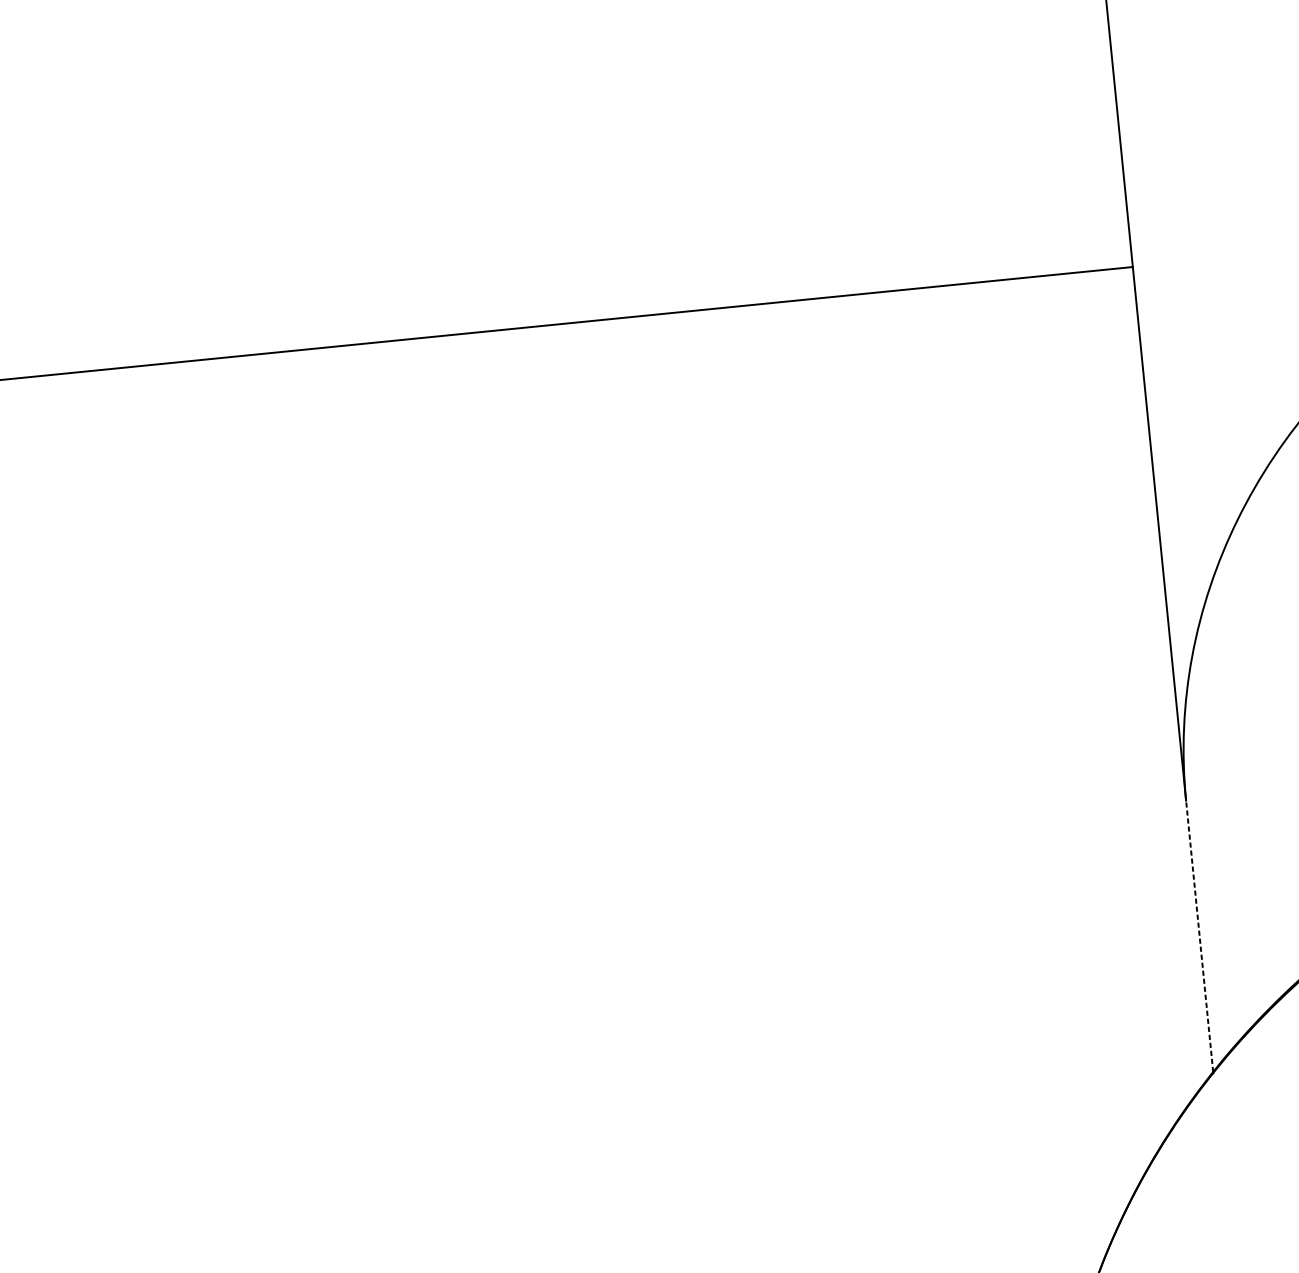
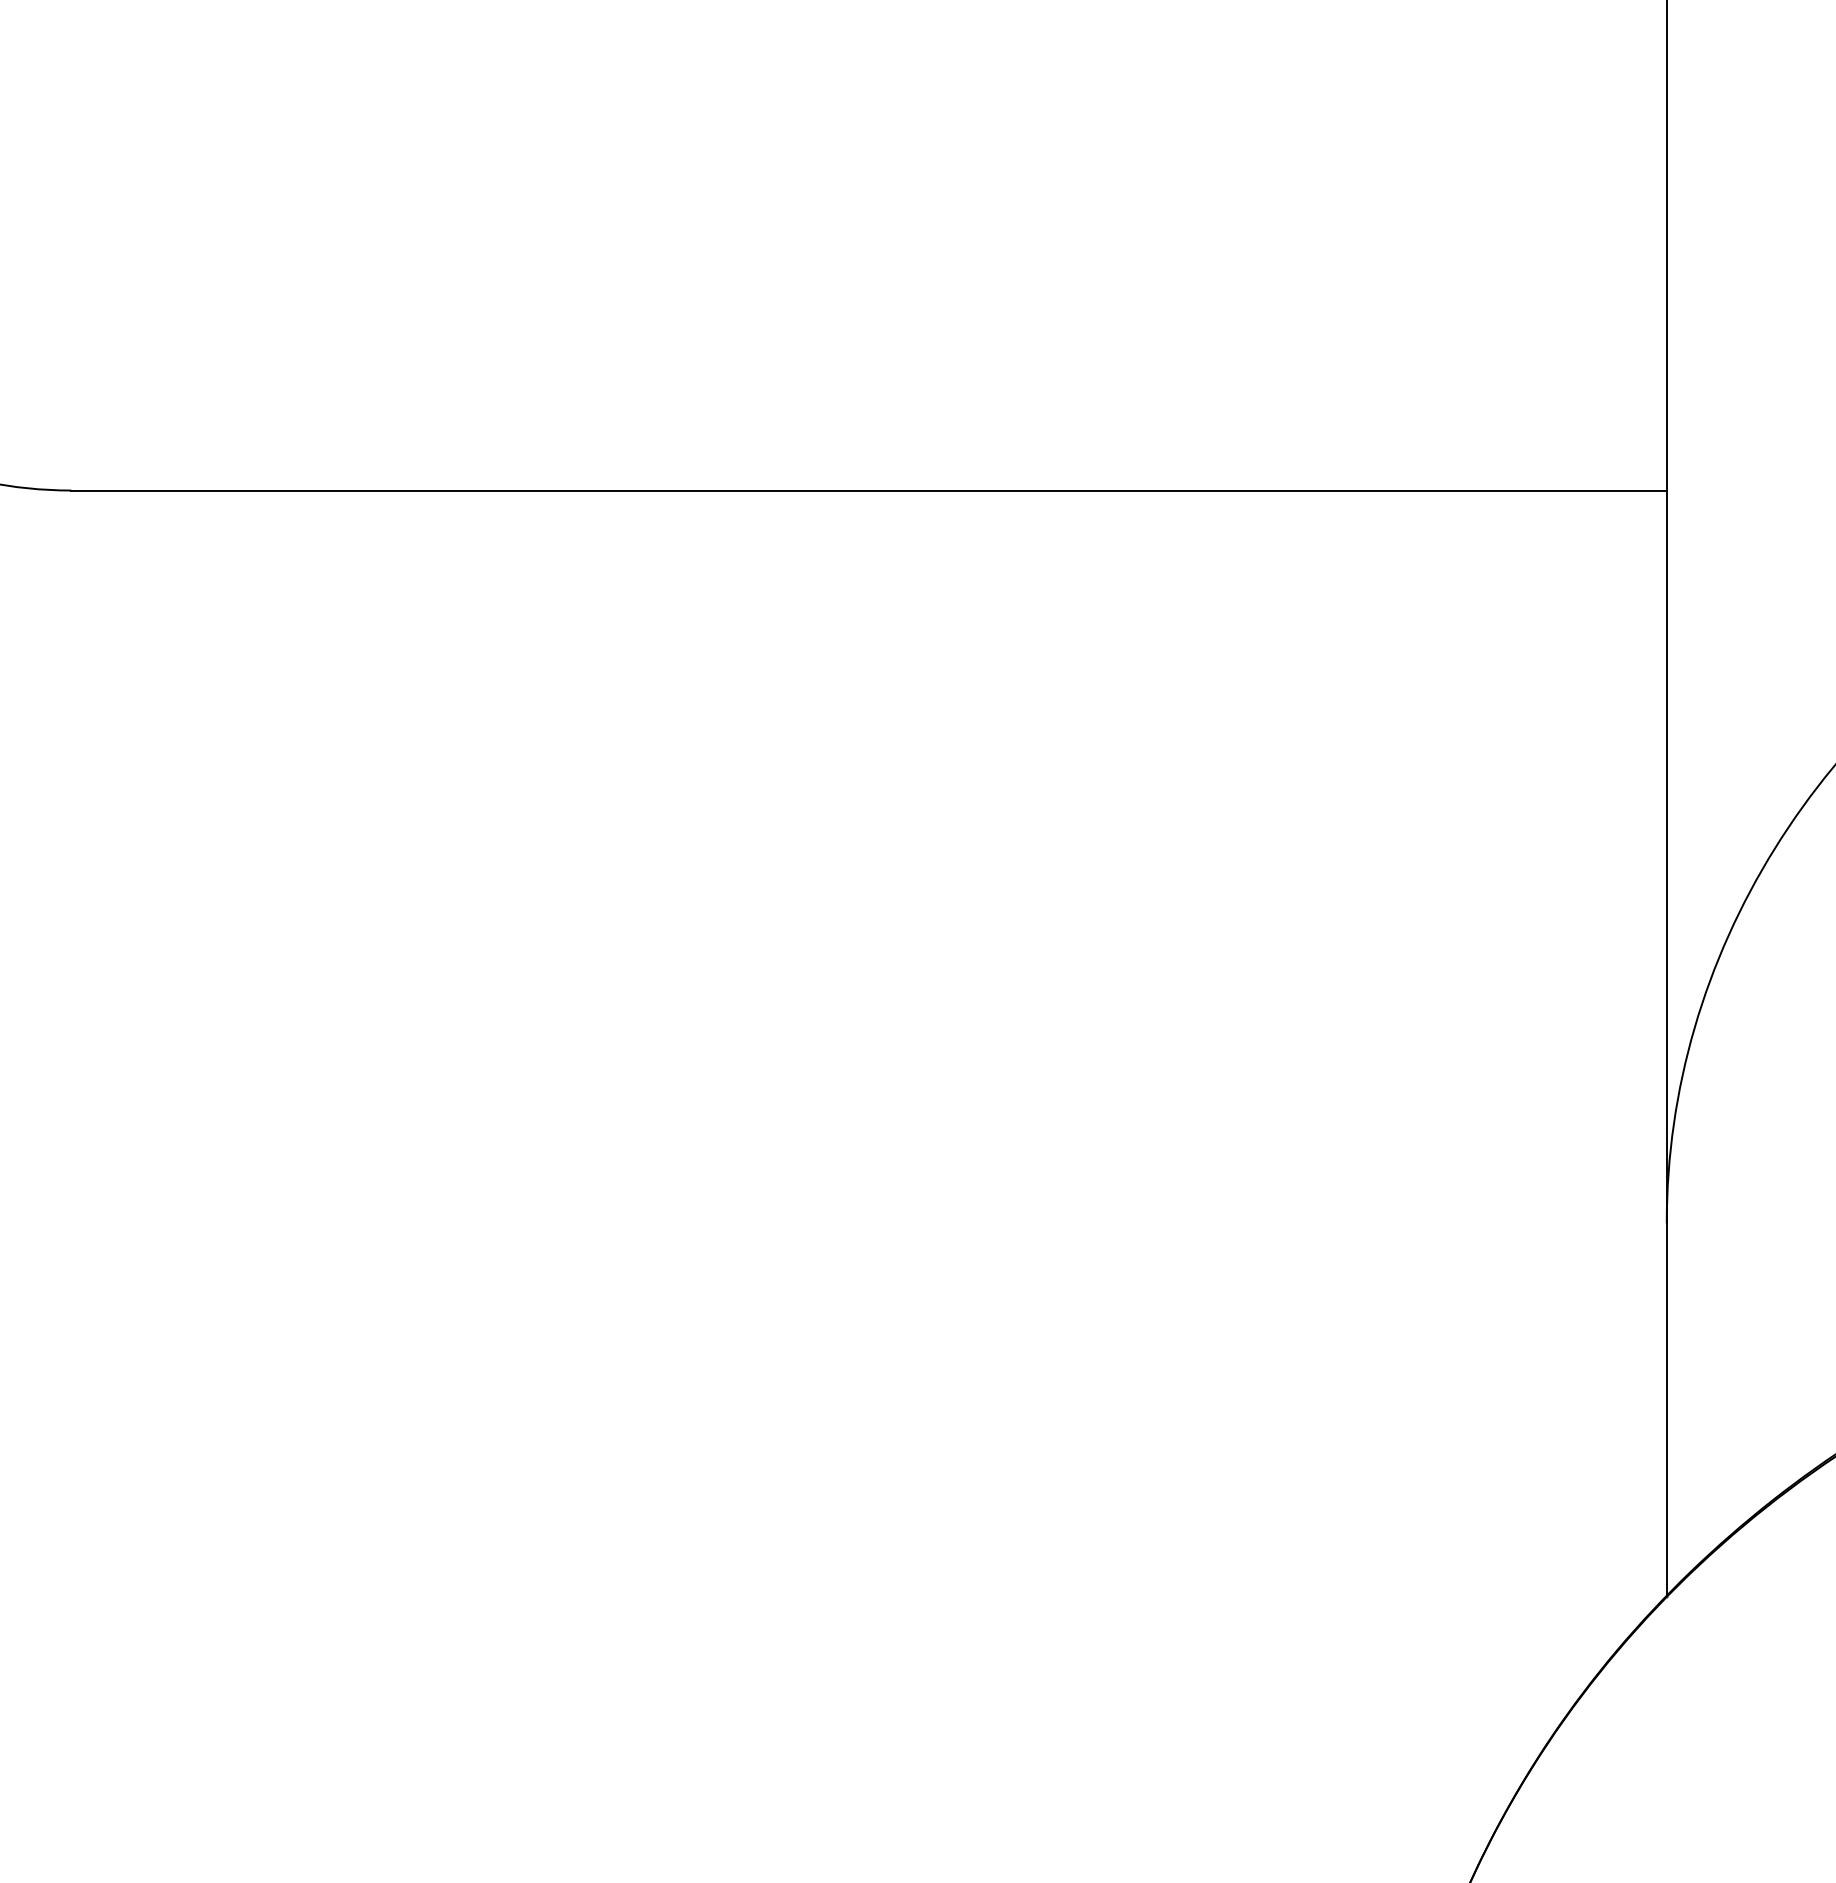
line: (1199, 935) -> (1666, 1408), dashed -> solid

